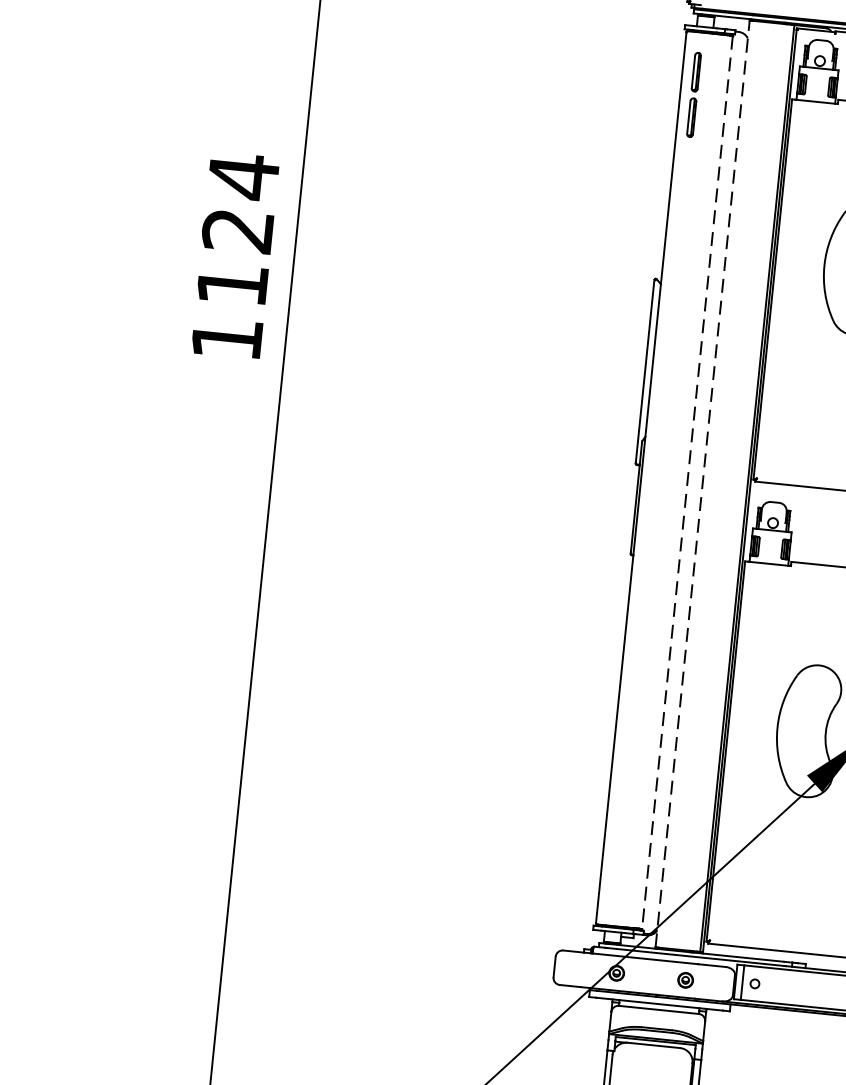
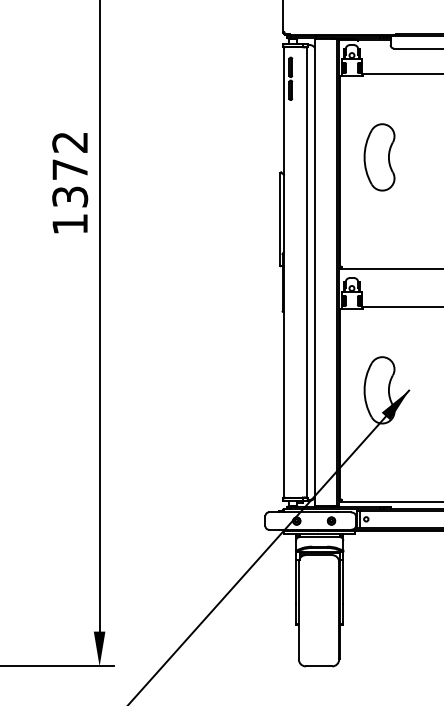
text: (238, 230) -> (70, 169), 1124 -> 1372
line: (701, 483) -> (314, 272), dashed -> solid
line: (687, 484) -> (307, 273), dashed -> solid

